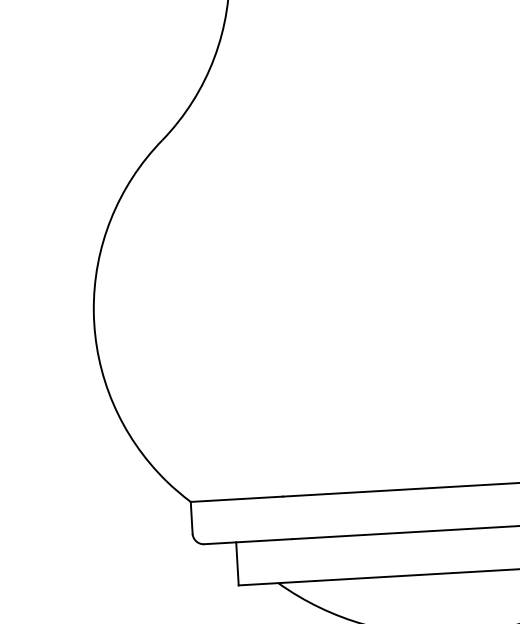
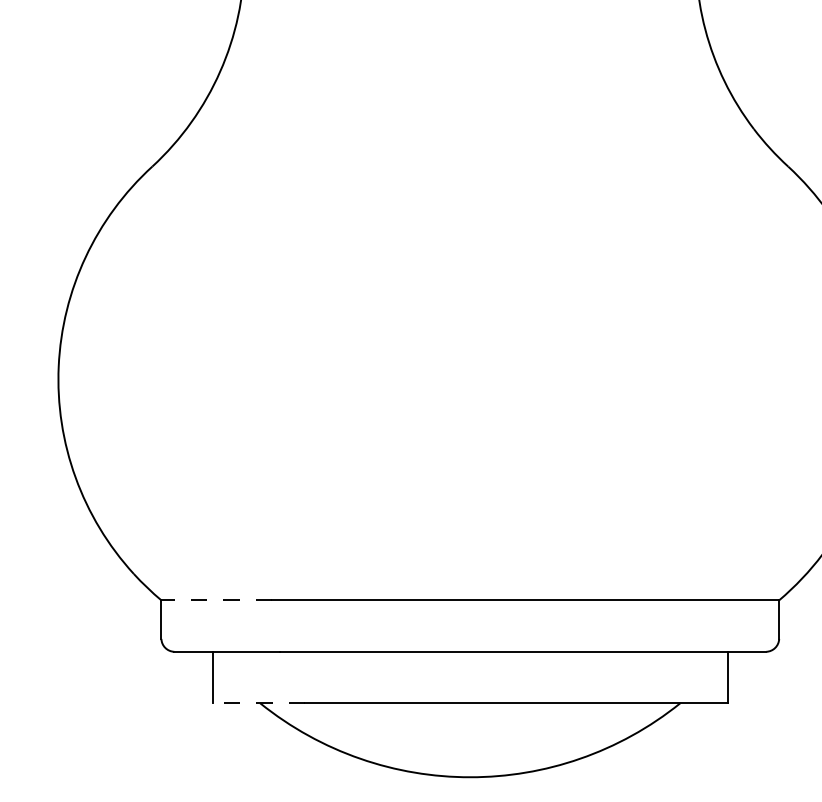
line: (236, 499) -> (216, 600), solid -> dashed
line: (276, 583) -> (258, 703), solid -> dashed

